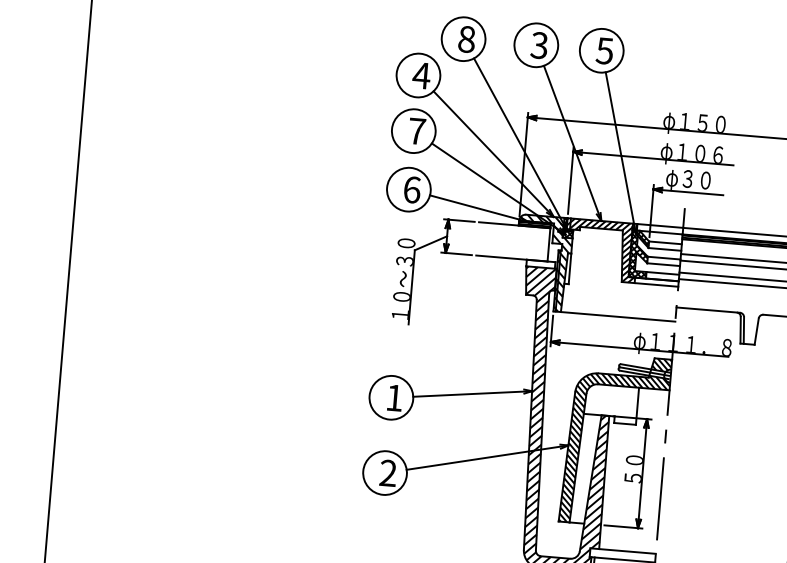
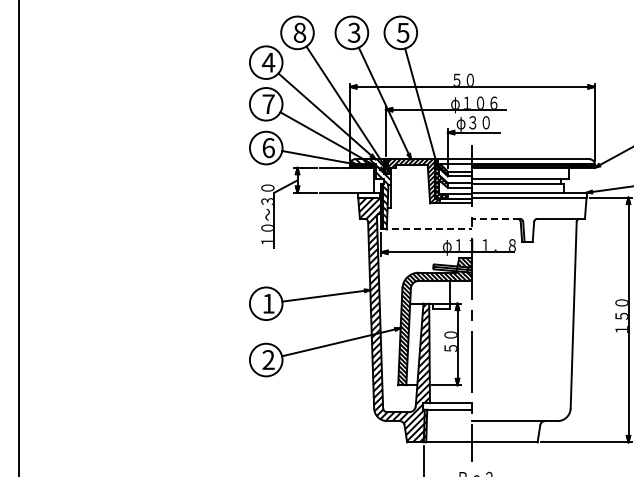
text: (694, 124) -> (474, 81), φ１５０ -> ５０
line: (708, 309) -> (496, 218), solid -> dashed
line: (613, 316) -> (426, 229), solid -> dashed

